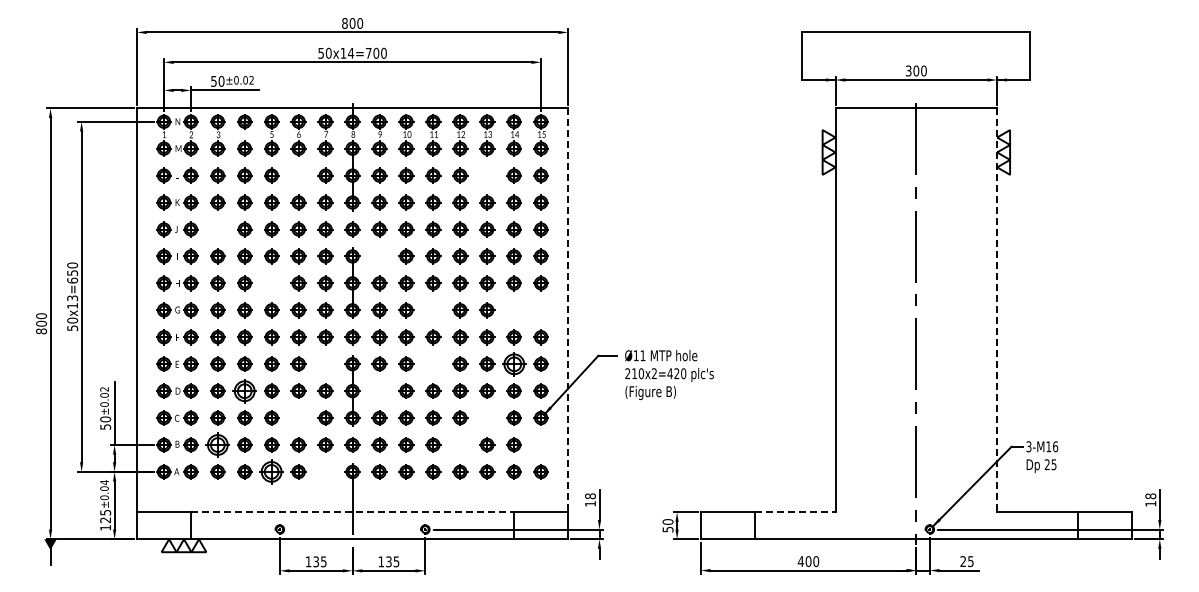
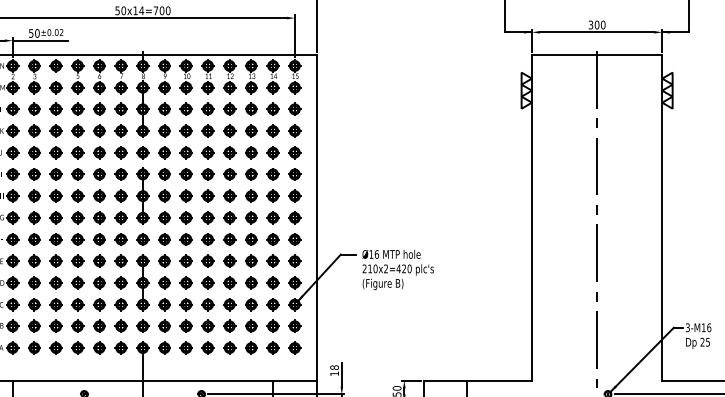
part: (298, 175) -> (99, 109), added
part: (487, 175) -> (251, 109), added
part: (217, 229) -> (34, 152), added
part: (379, 256) -> (164, 174), added
part: (271, 283) -> (77, 196), added
part: (433, 310) -> (208, 217), added
part: (513, 310) -> (272, 217), added
part: (540, 310) -> (294, 217), added
line: (568, 310) -> (316, 217), dashed -> solid
line: (997, 310) -> (662, 217), dashed -> solid
text: (642, 355) -> (376, 254), Ø11 -> Ø16
part: (325, 363) -> (121, 260), added
part: (433, 363) -> (208, 260), added
part: (513, 363) -> (272, 260), size x0.62
part: (244, 390) -> (55, 282), size x0.62
part: (379, 390) -> (164, 282), added
part: (298, 417) -> (99, 304), added
part: (487, 417) -> (251, 304), added
part: (217, 444) -> (34, 325), size x0.62
part: (460, 444) -> (229, 325), added
part: (540, 444) -> (294, 325), added
part: (271, 471) -> (77, 347), size x0.62
part: (325, 471) -> (121, 347), added
line: (352, 512) -> (142, 380), dashed -> solid
line: (795, 512) -> (499, 380), dashed -> solid

